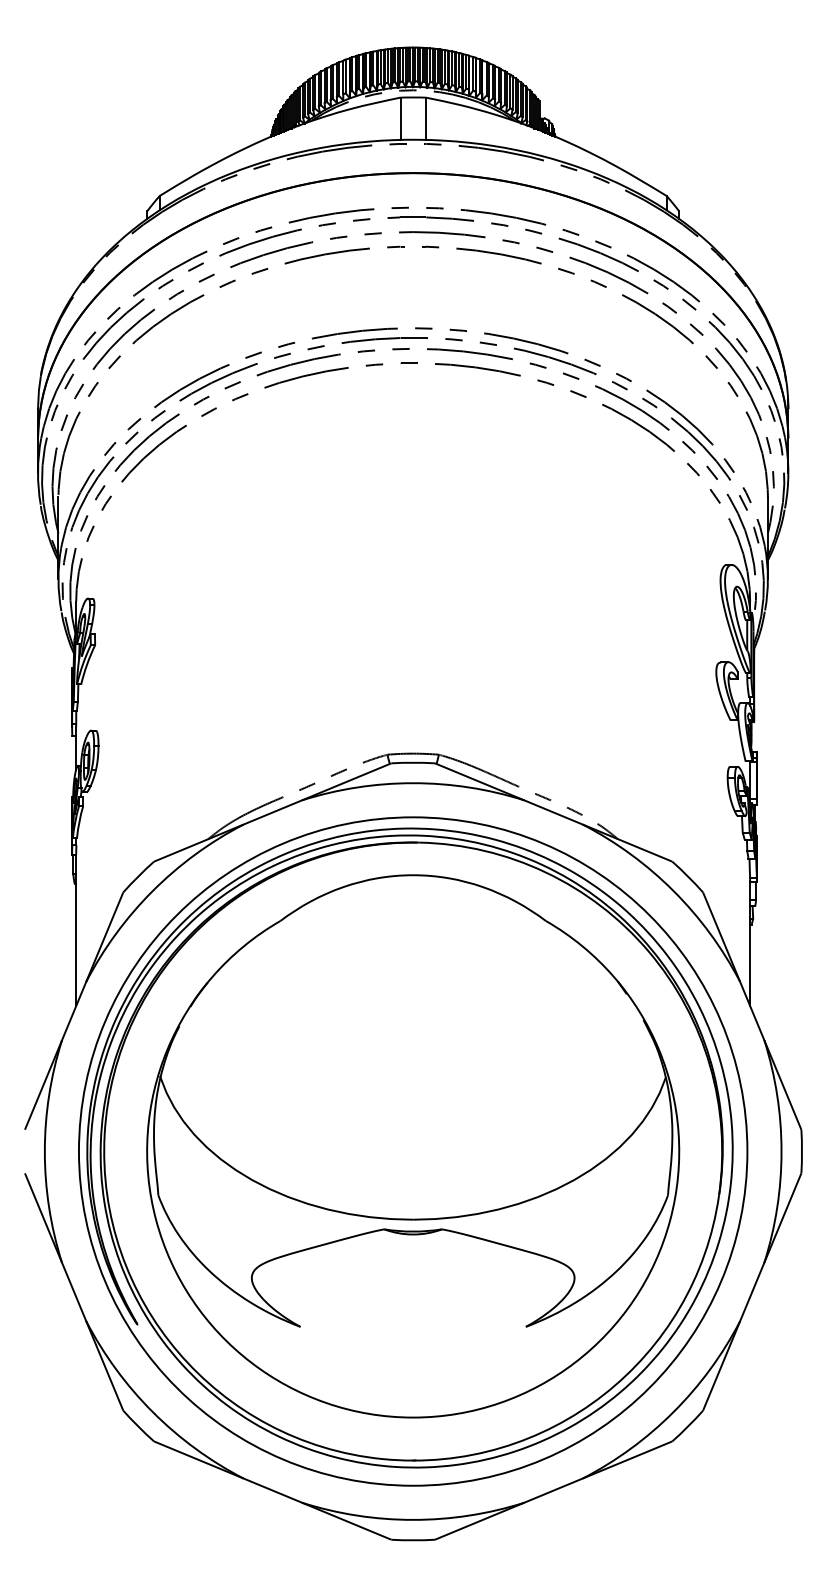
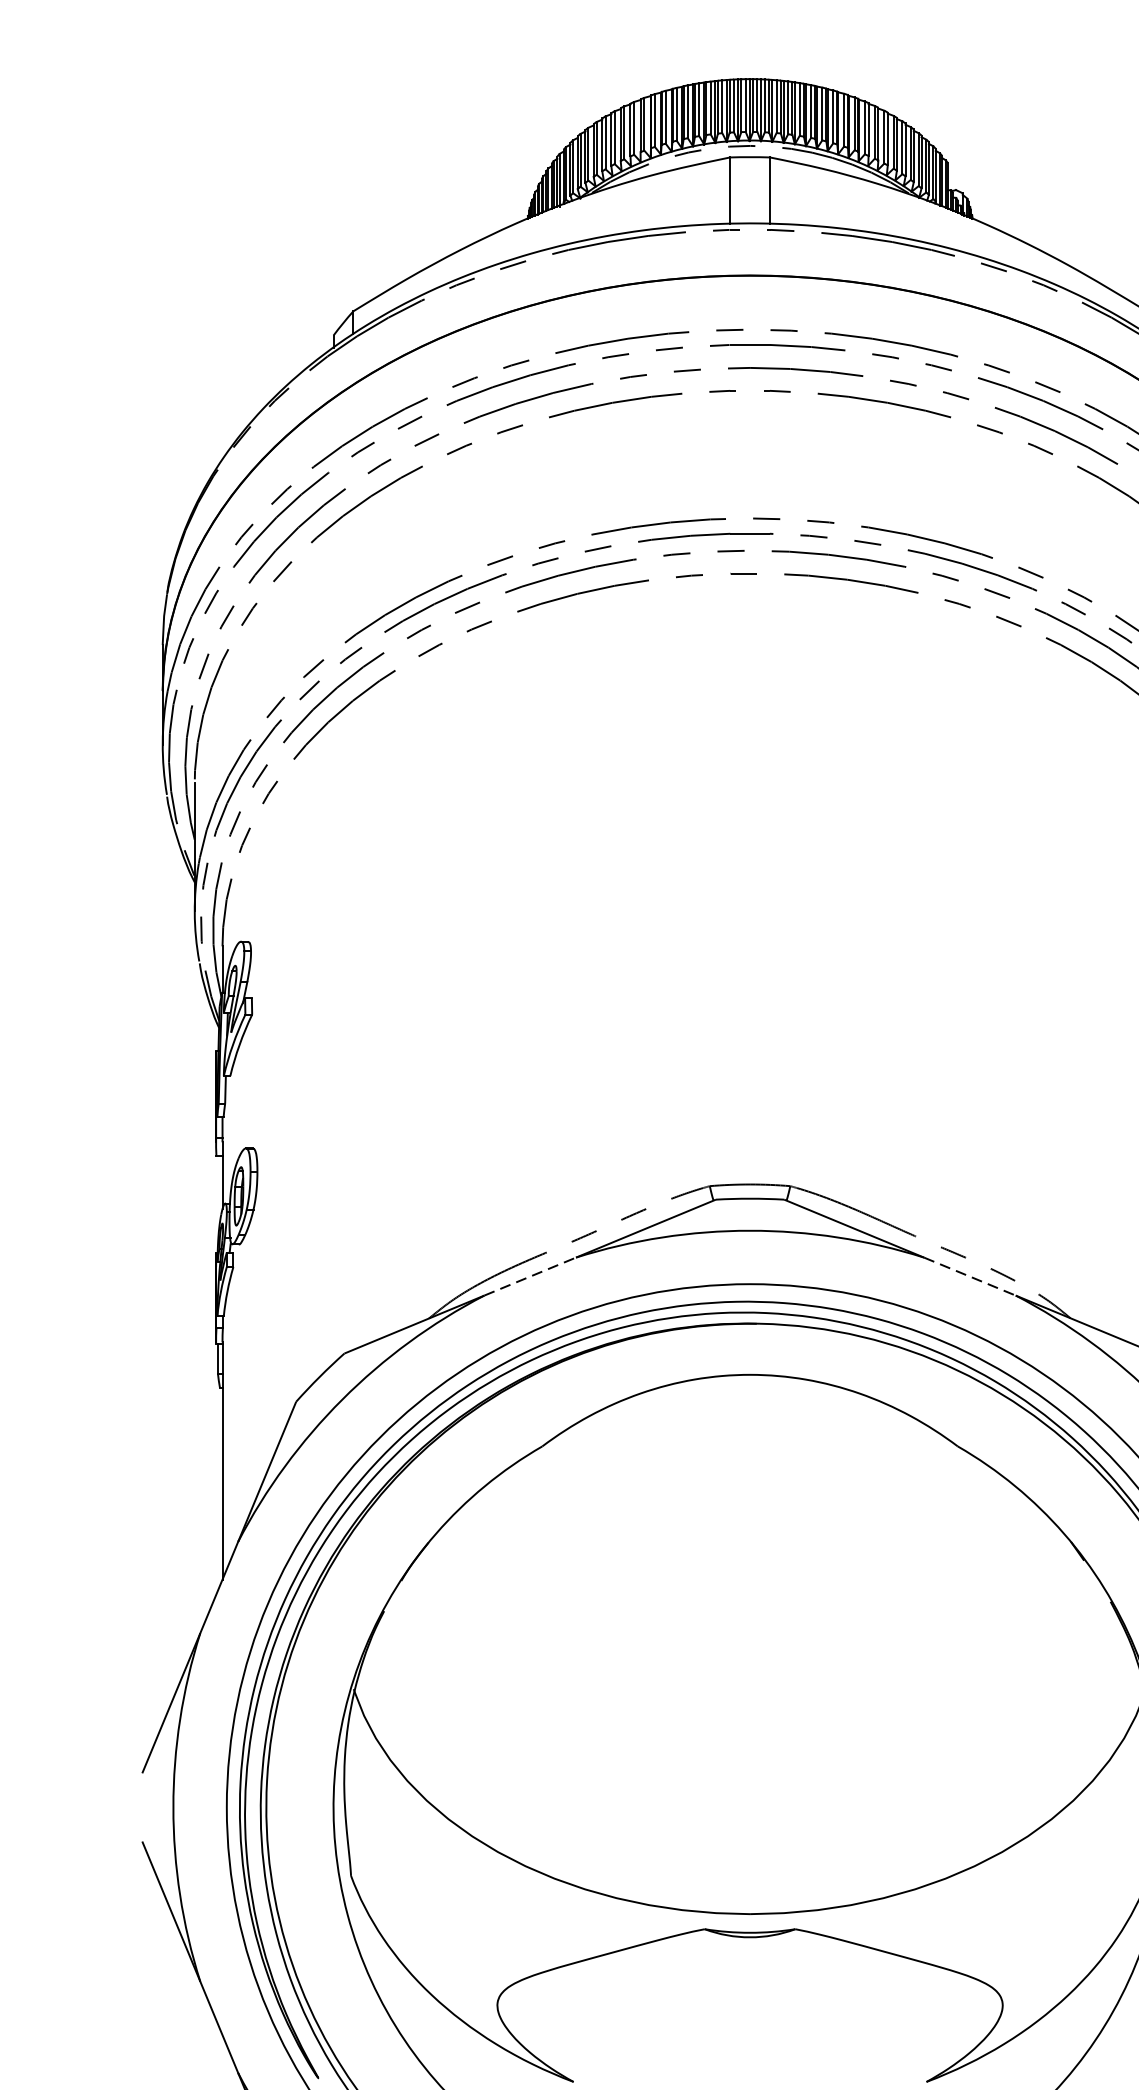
line: (272, 812) -> (529, 1276), solid -> dashed
line: (553, 812) -> (969, 1276), solid -> dashed

